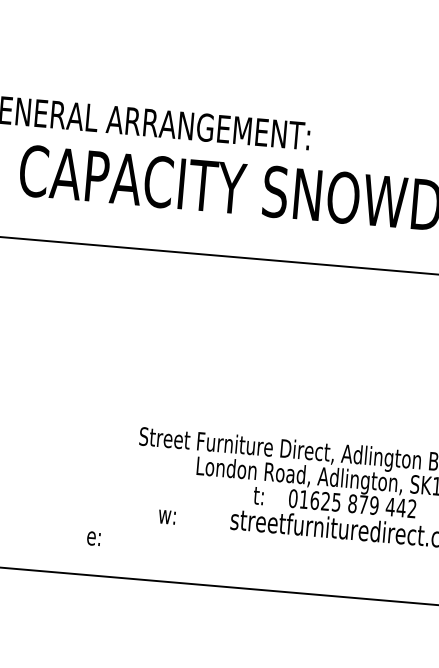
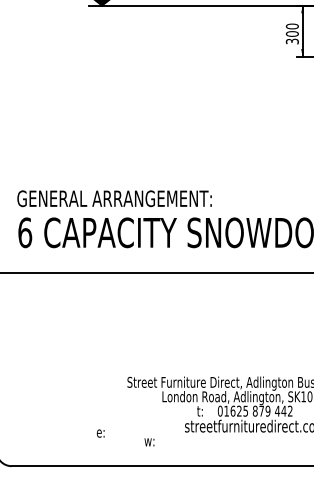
text: (167, 517) -> (149, 442), moved
text: (93, 538) -> (100, 433), moved

